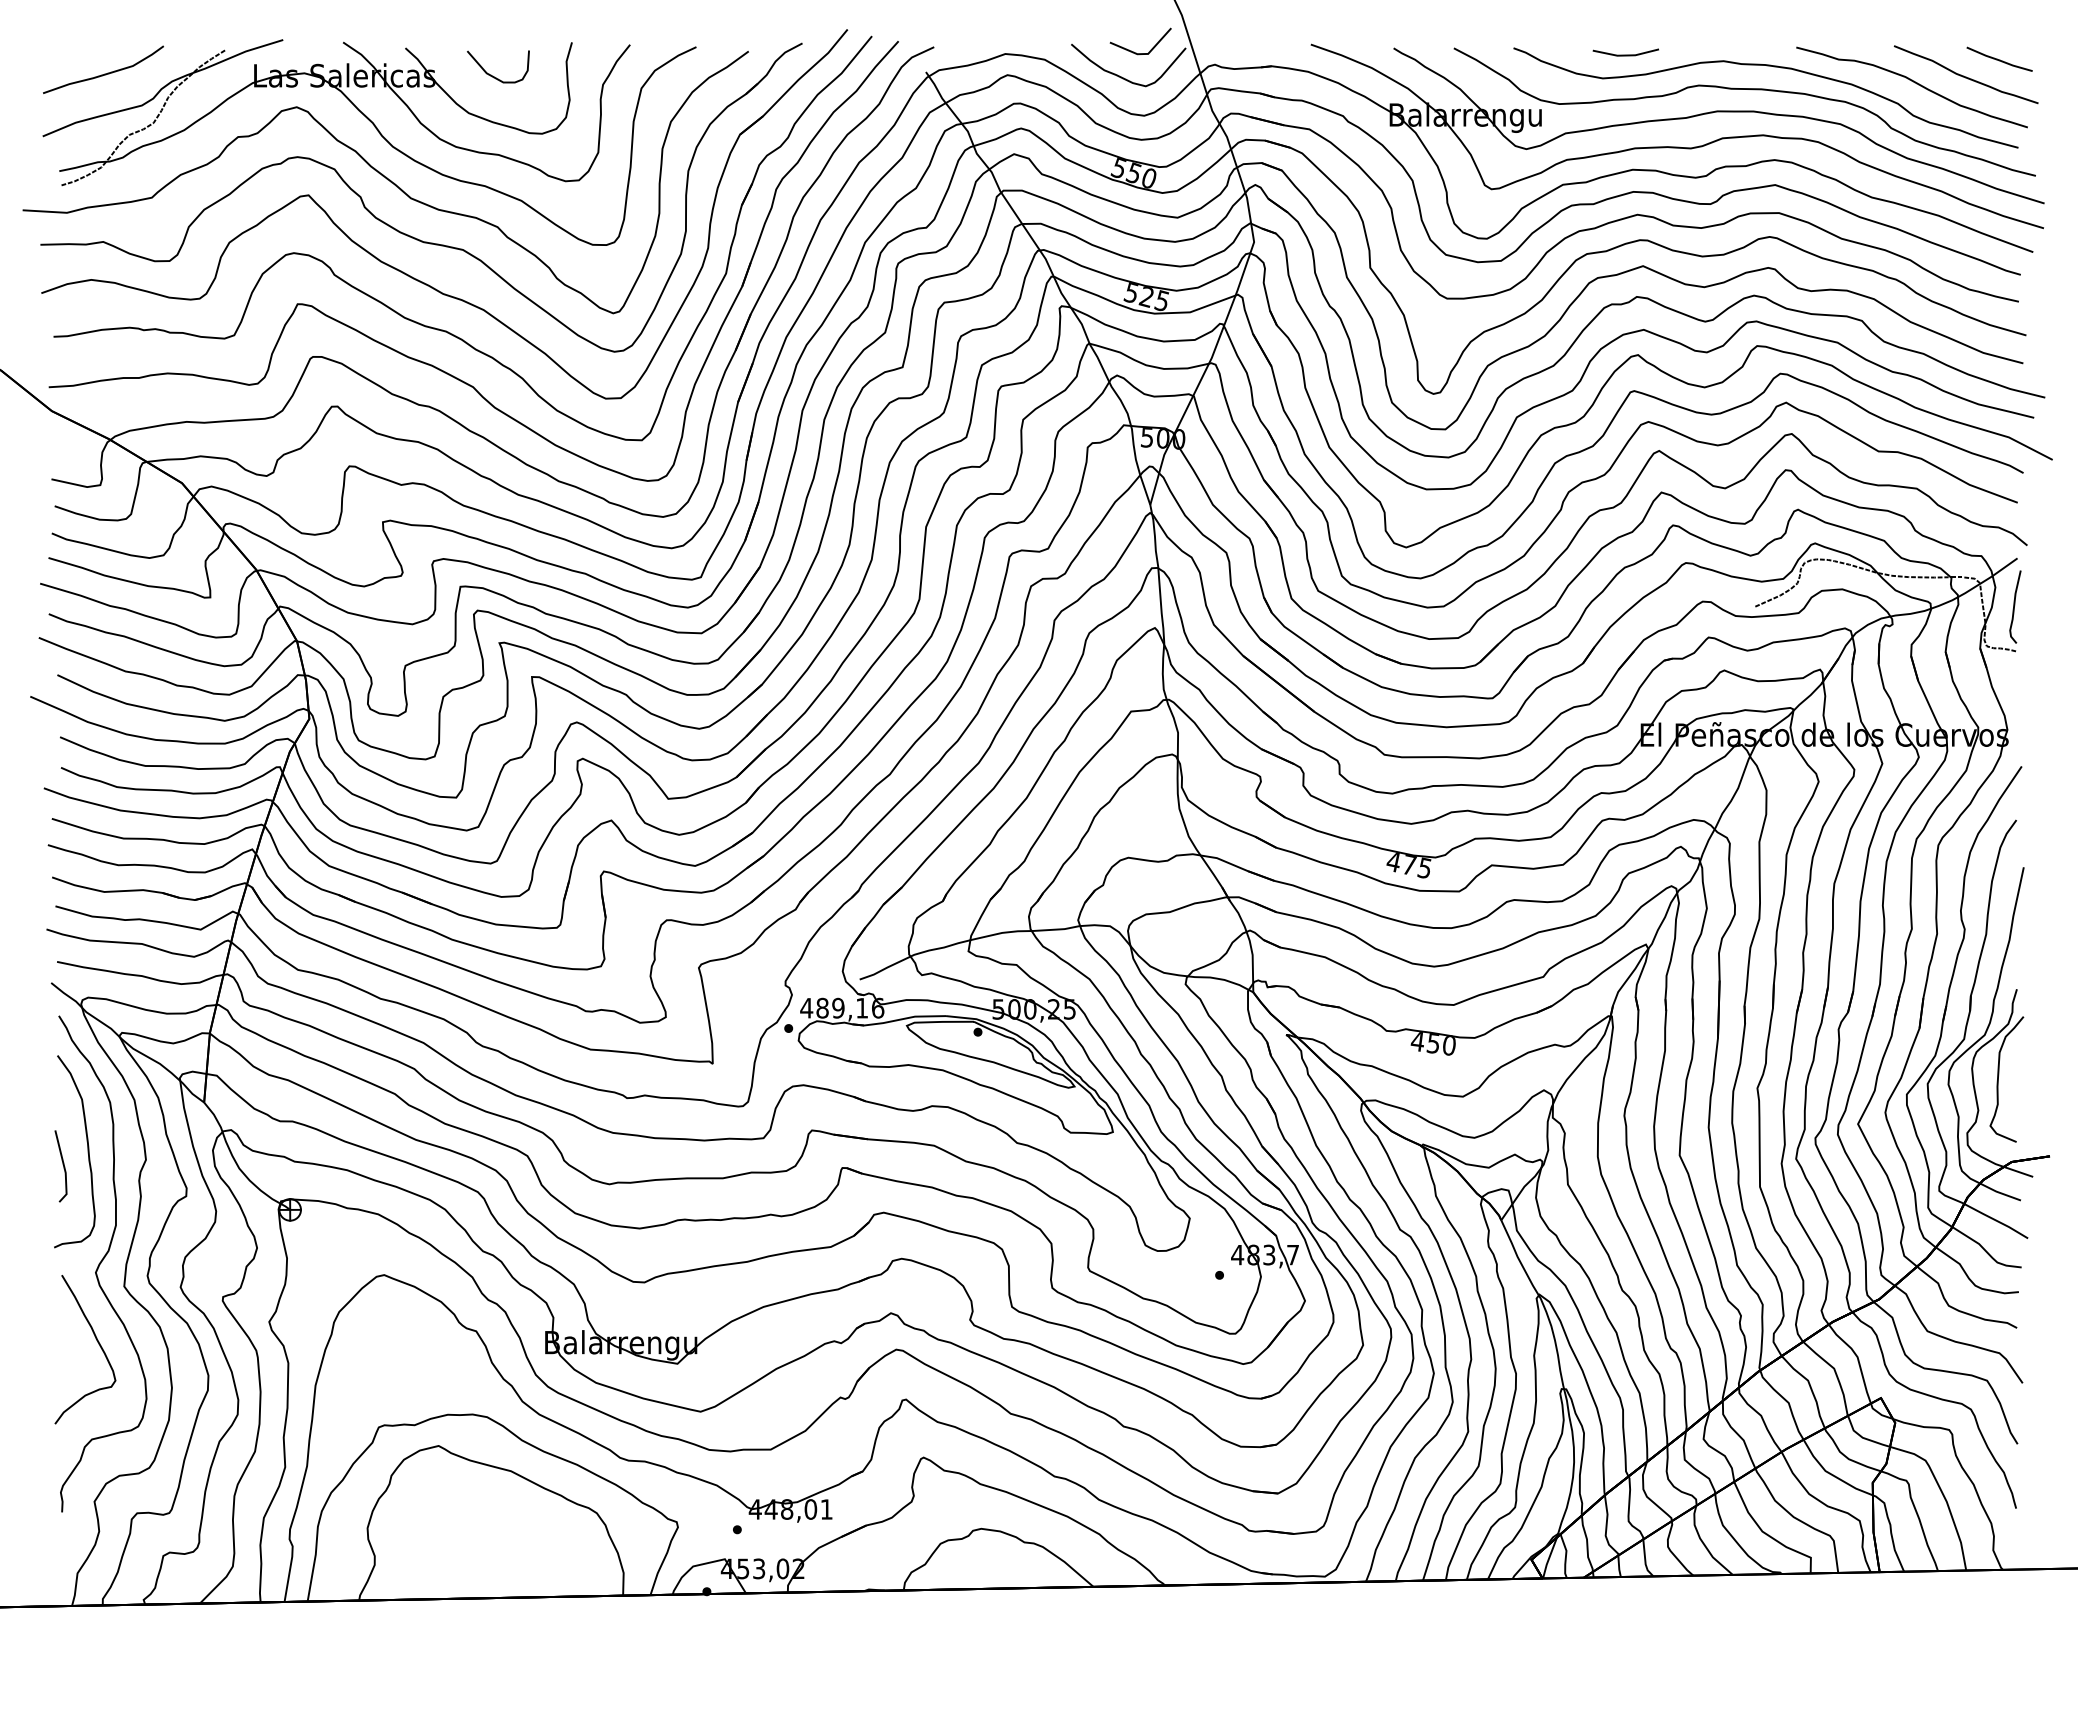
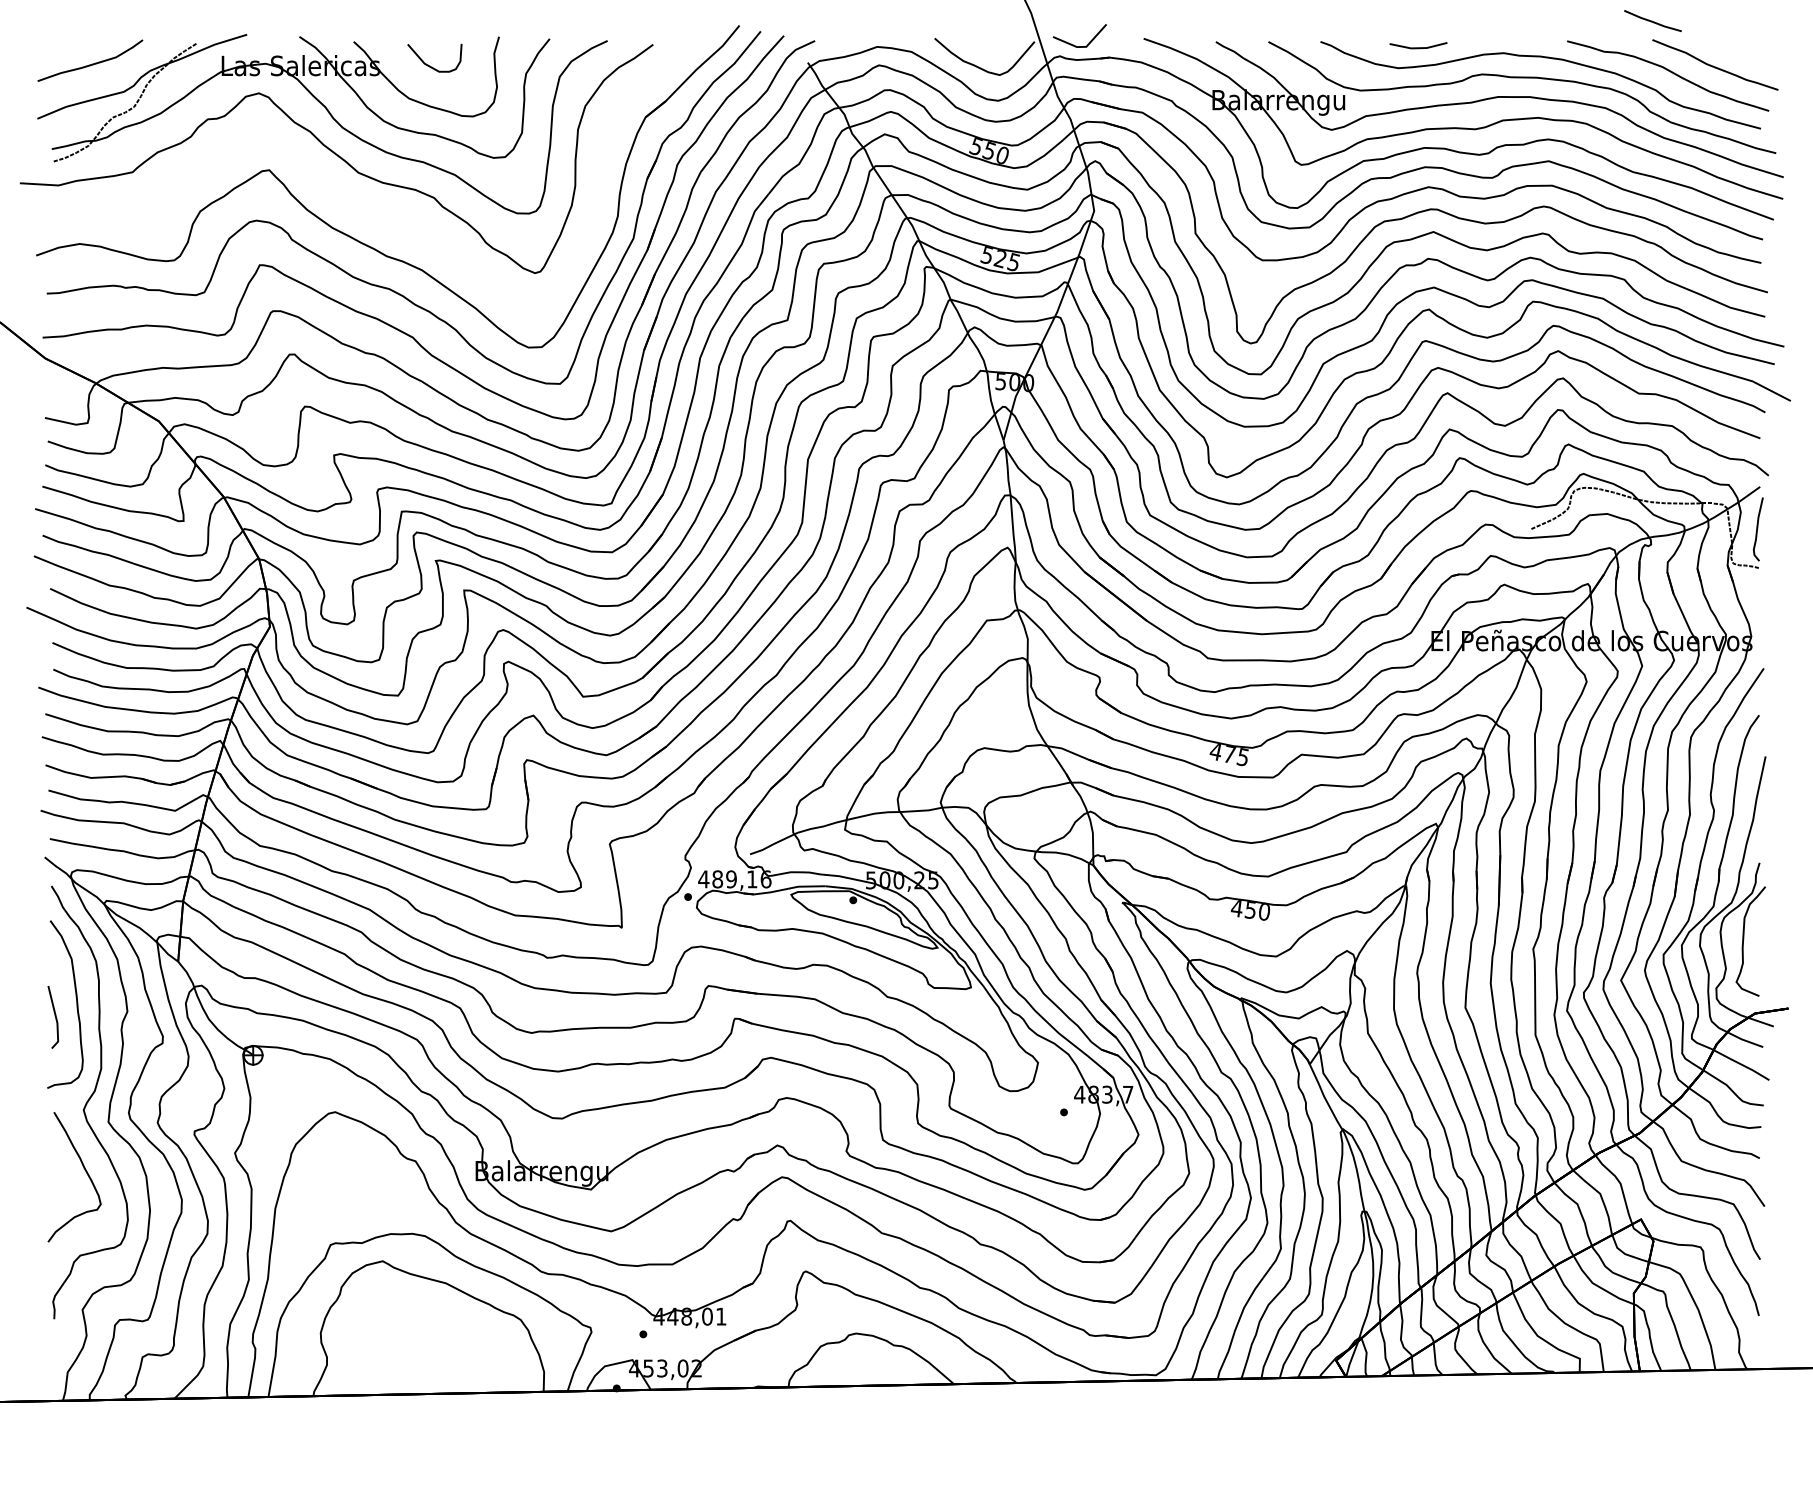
line: (1136, 52) -> (1076, 45), moved
line: (1999, 59) -> (1652, 21), moved
part: (408, 234) -> (356, 204), removed

